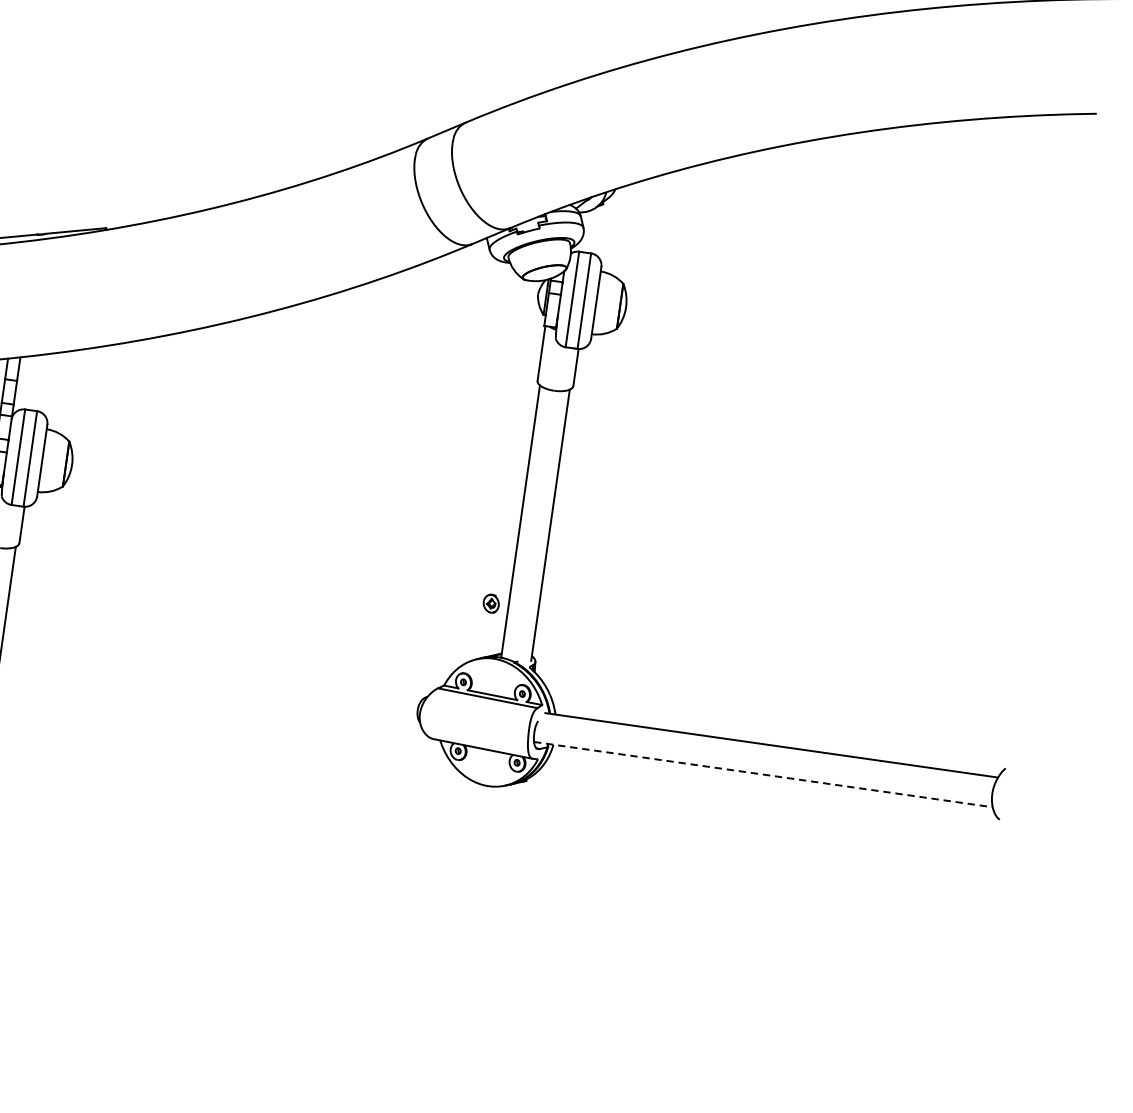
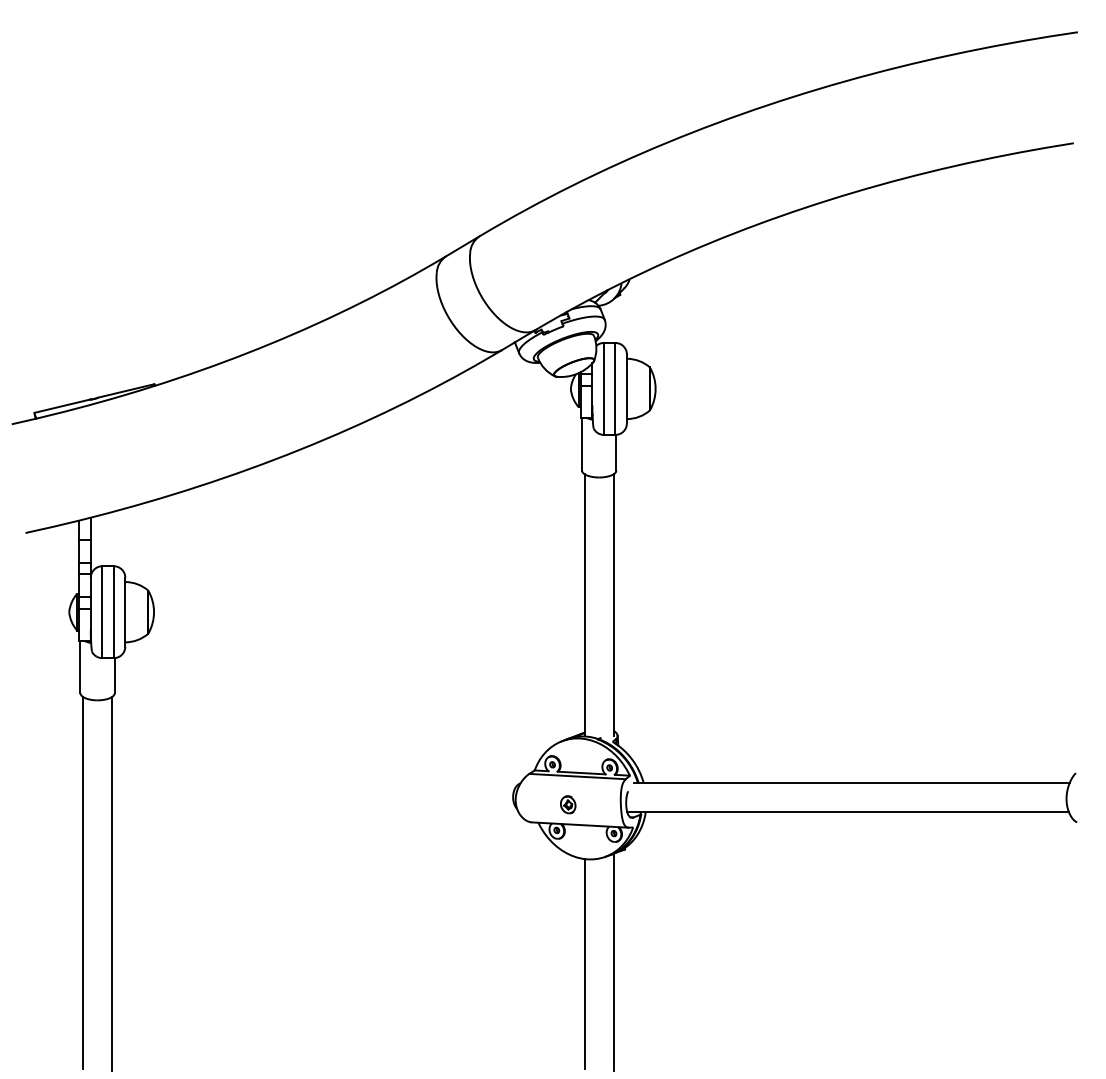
part: (491, 603) -> (568, 804), moved
line: (762, 774) -> (847, 811), dashed -> solid
line: (467, 893) -> (584, 963), added
line: (497, 895) -> (613, 961), added

